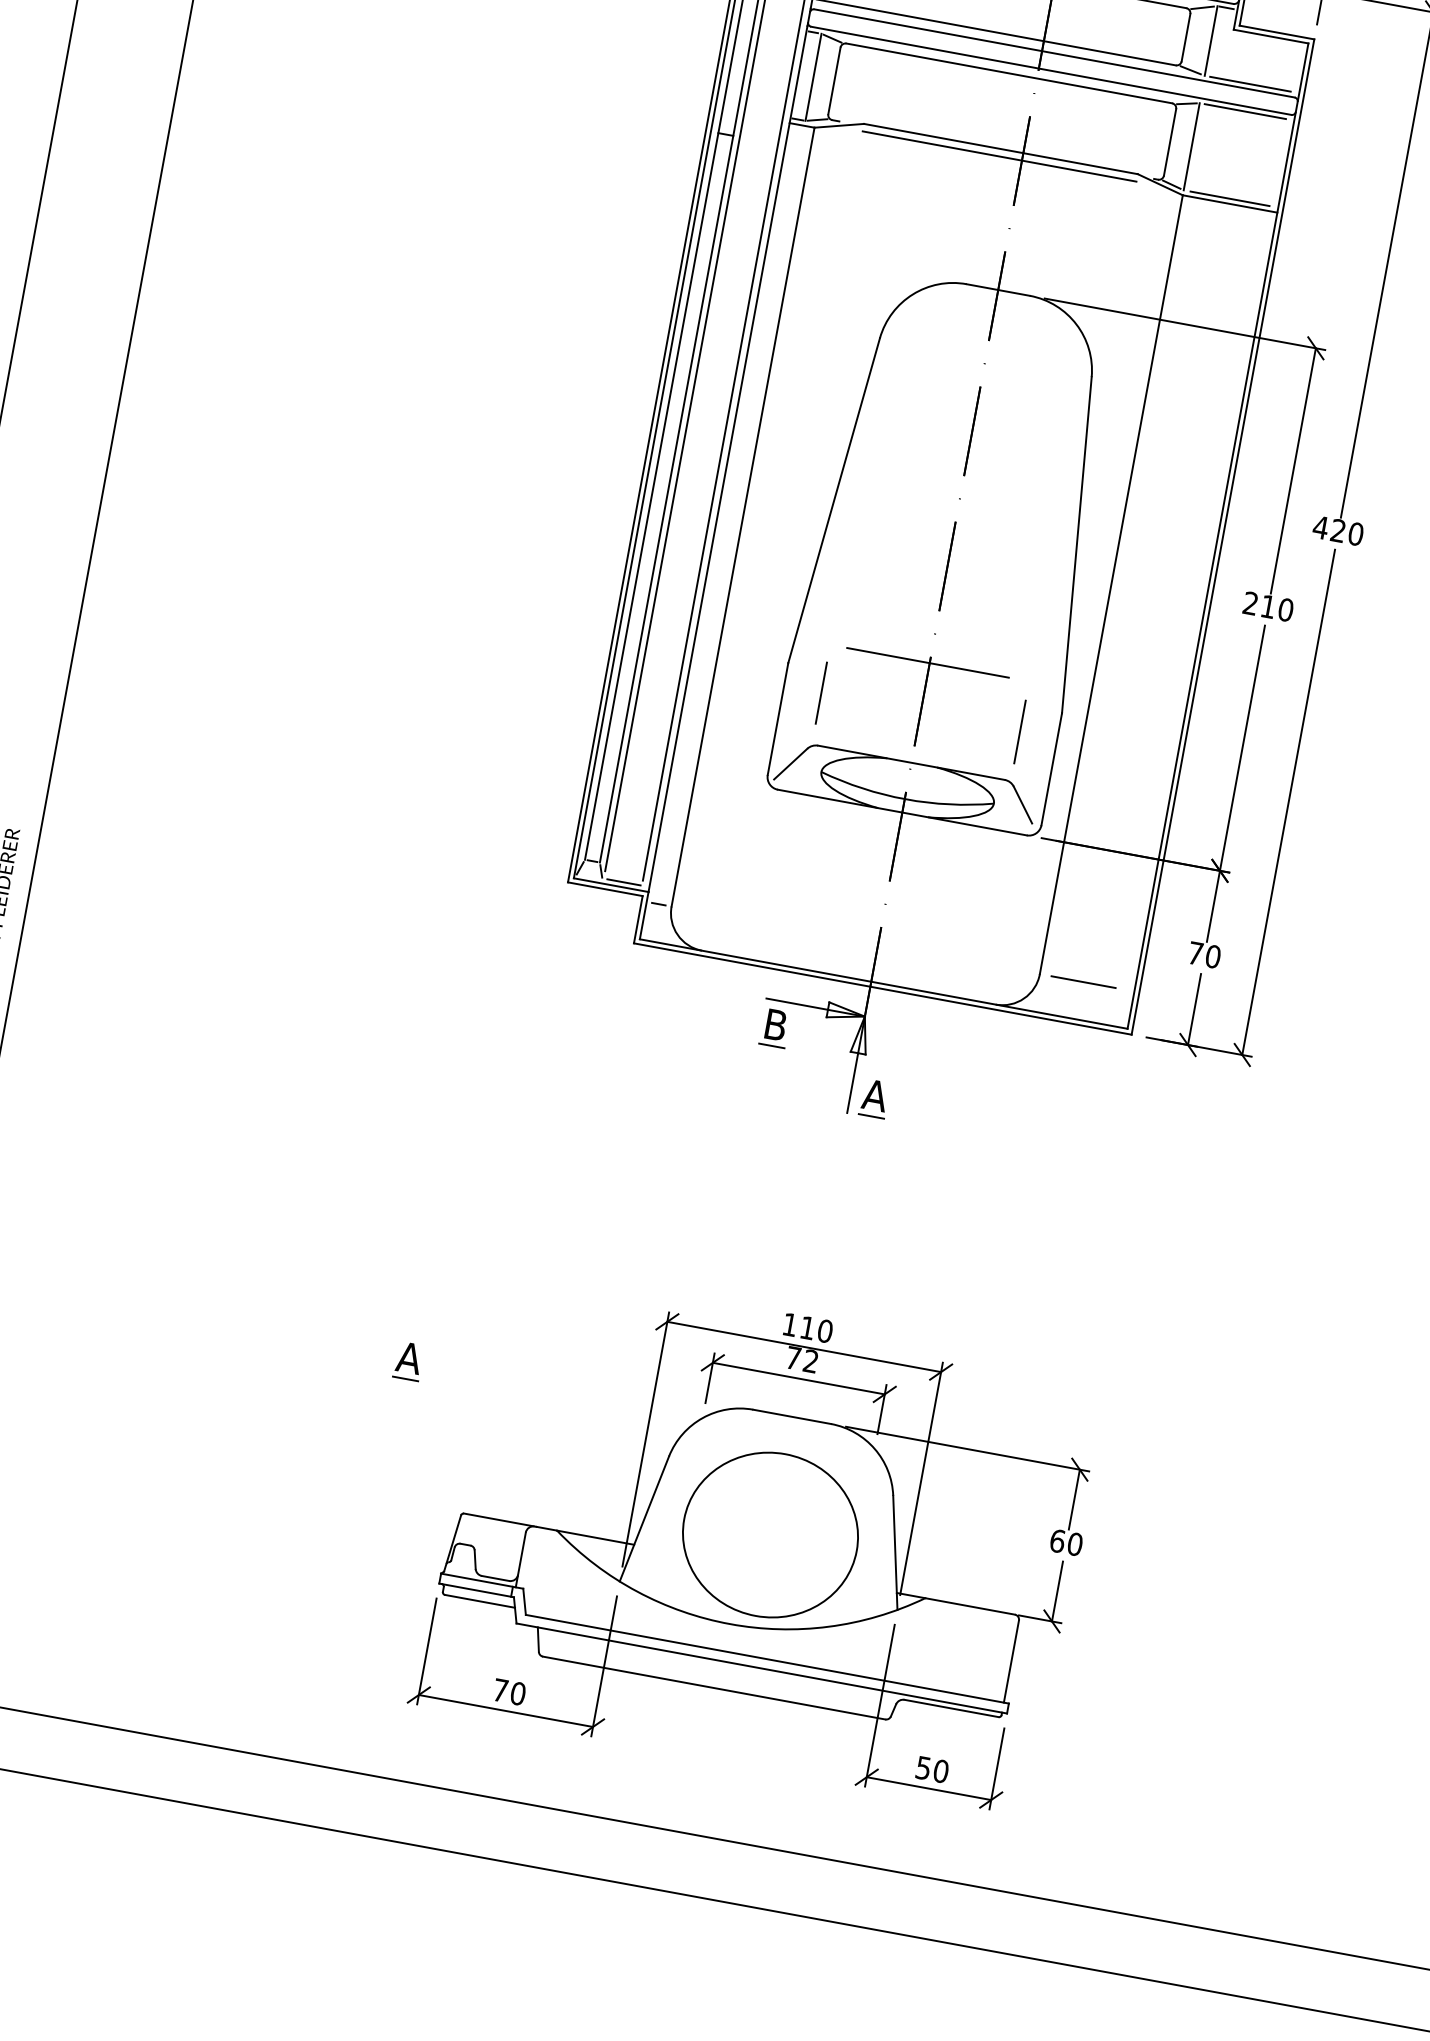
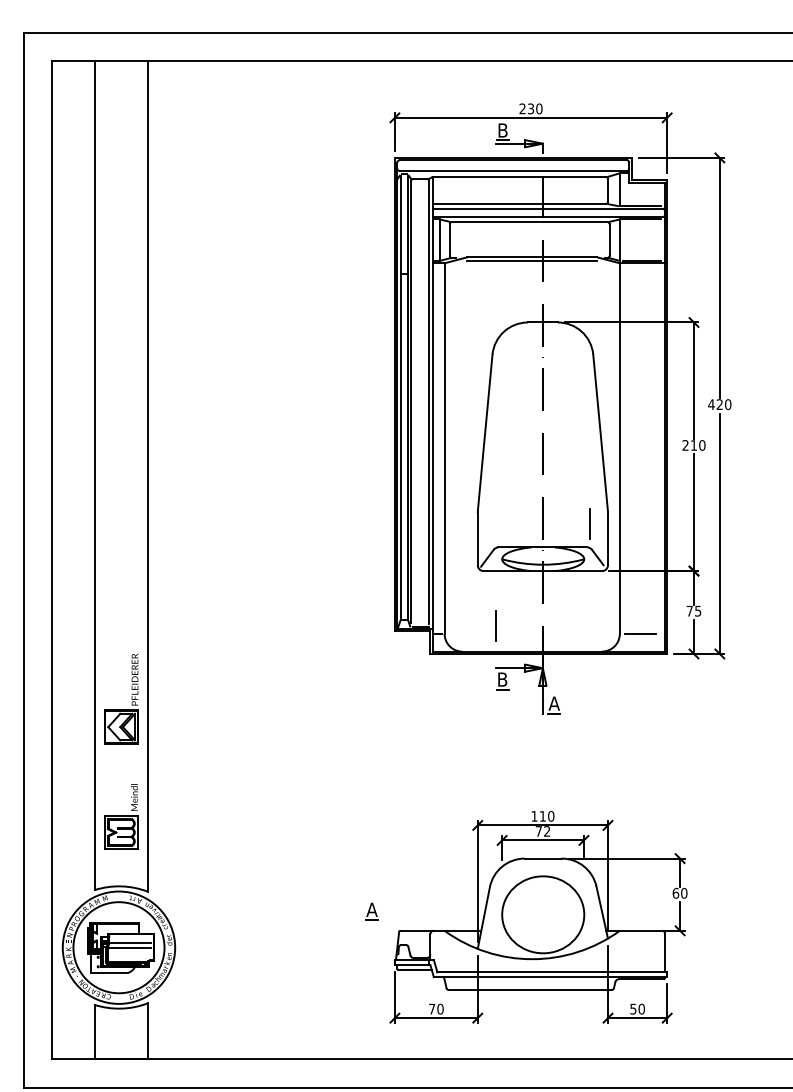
line: (926, 663) -> (541, 500), removed
line: (821, 692) -> (495, 625), moved
text: (1214, 955) -> (698, 610), 70 -> 75
part: (407, 1361) -> (371, 911), moved

